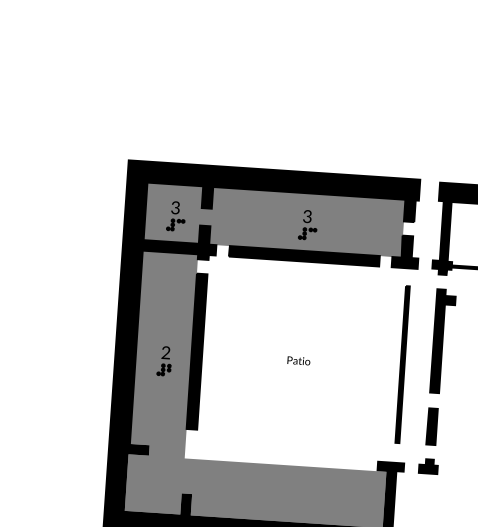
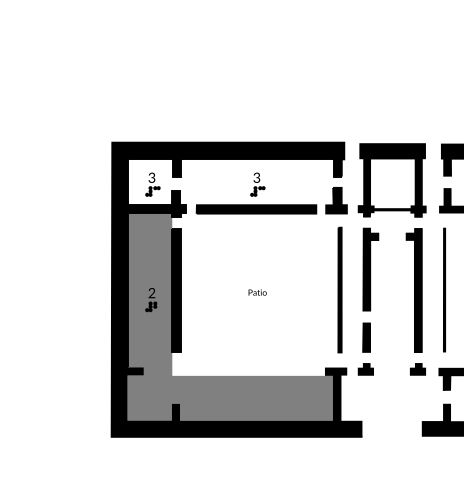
fill: (273, 220) -> (230, 182), removed

